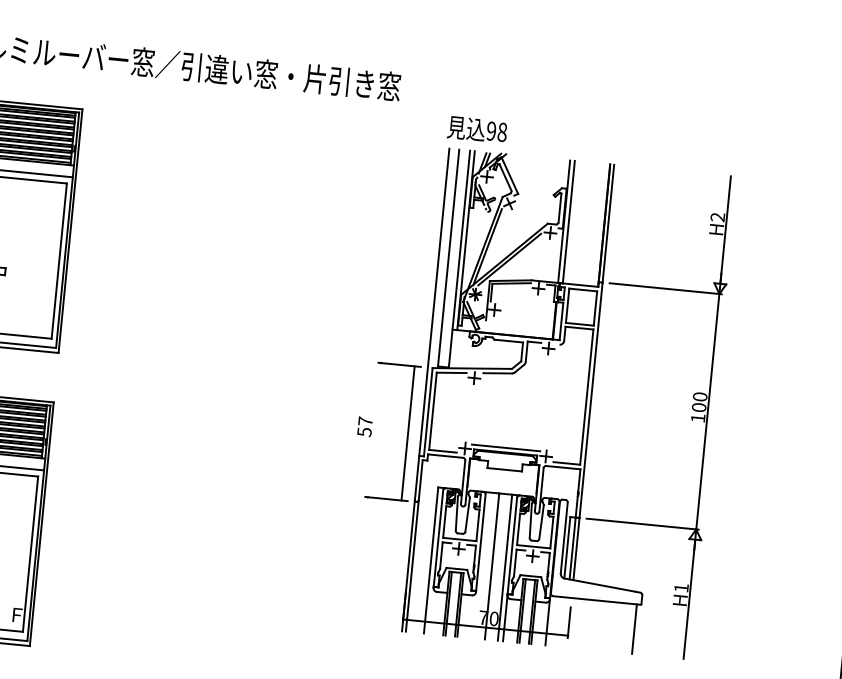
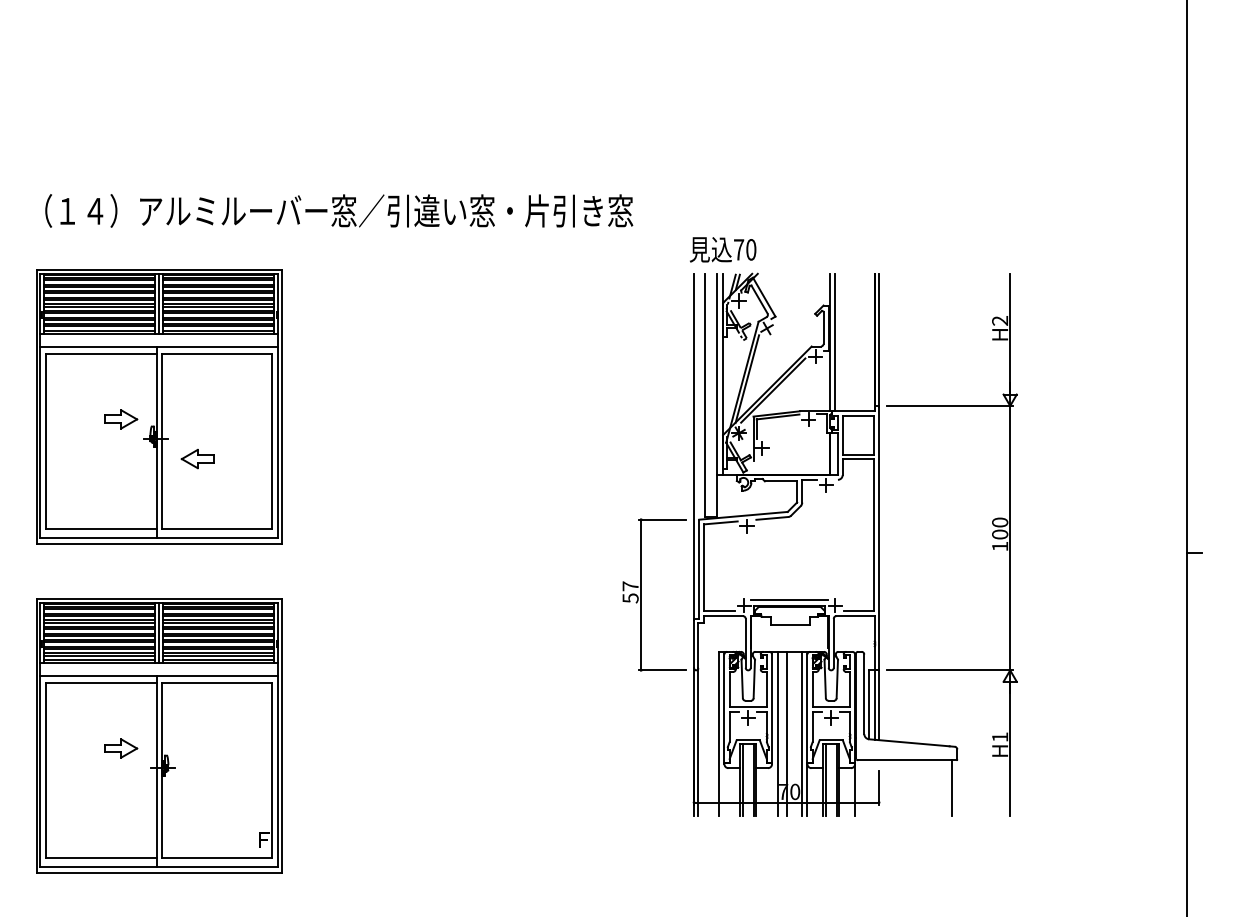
text: (497, 131) -> (745, 249), 98 -> 70
line: (408, 432) -> (641, 594), moved
line: (483, 565) -> (777, 733), added

